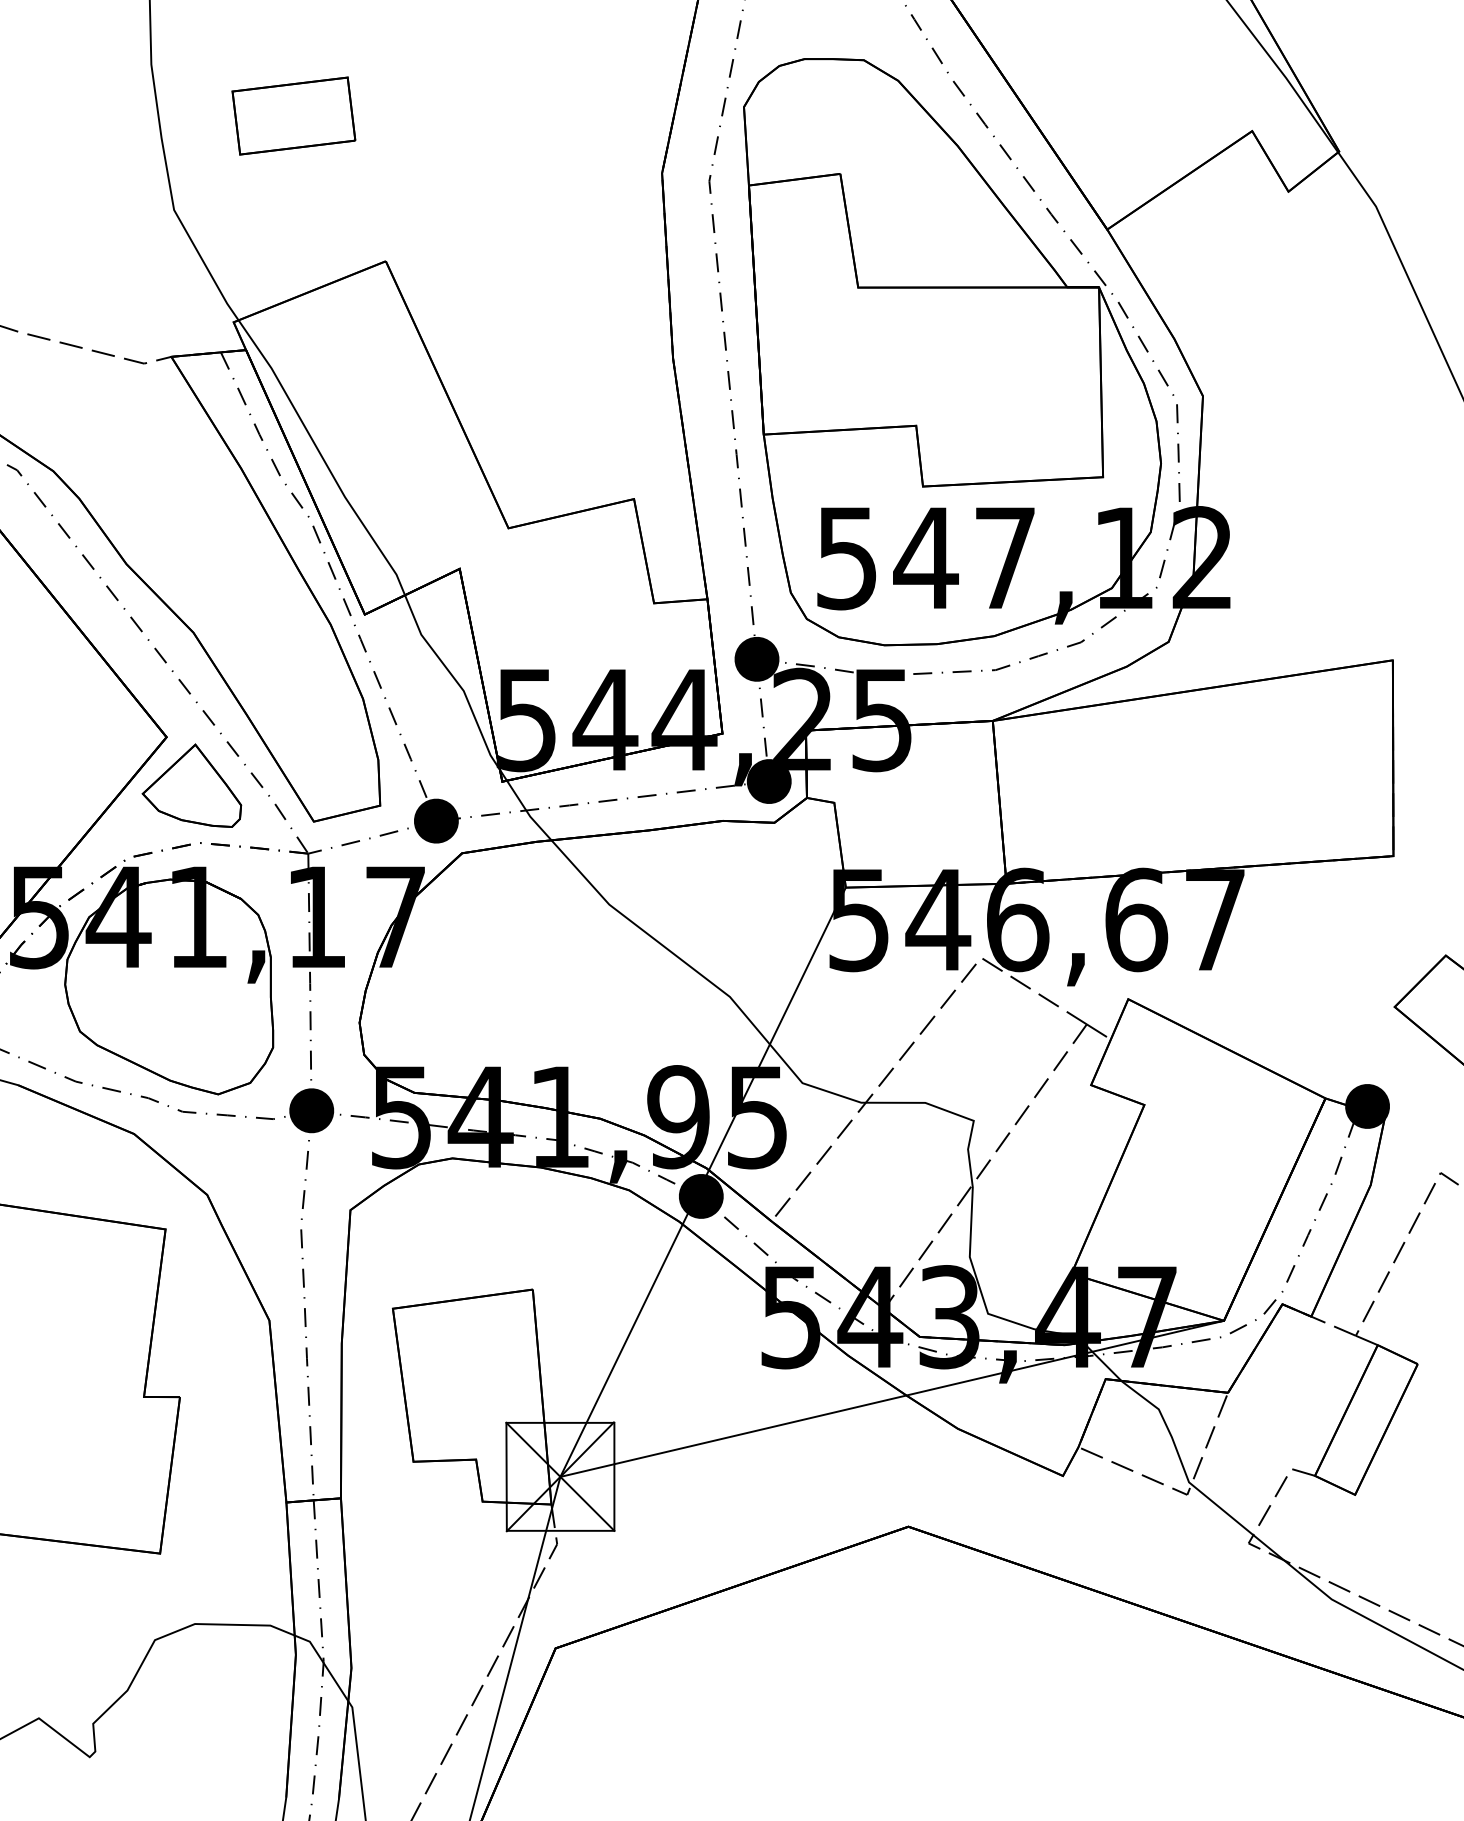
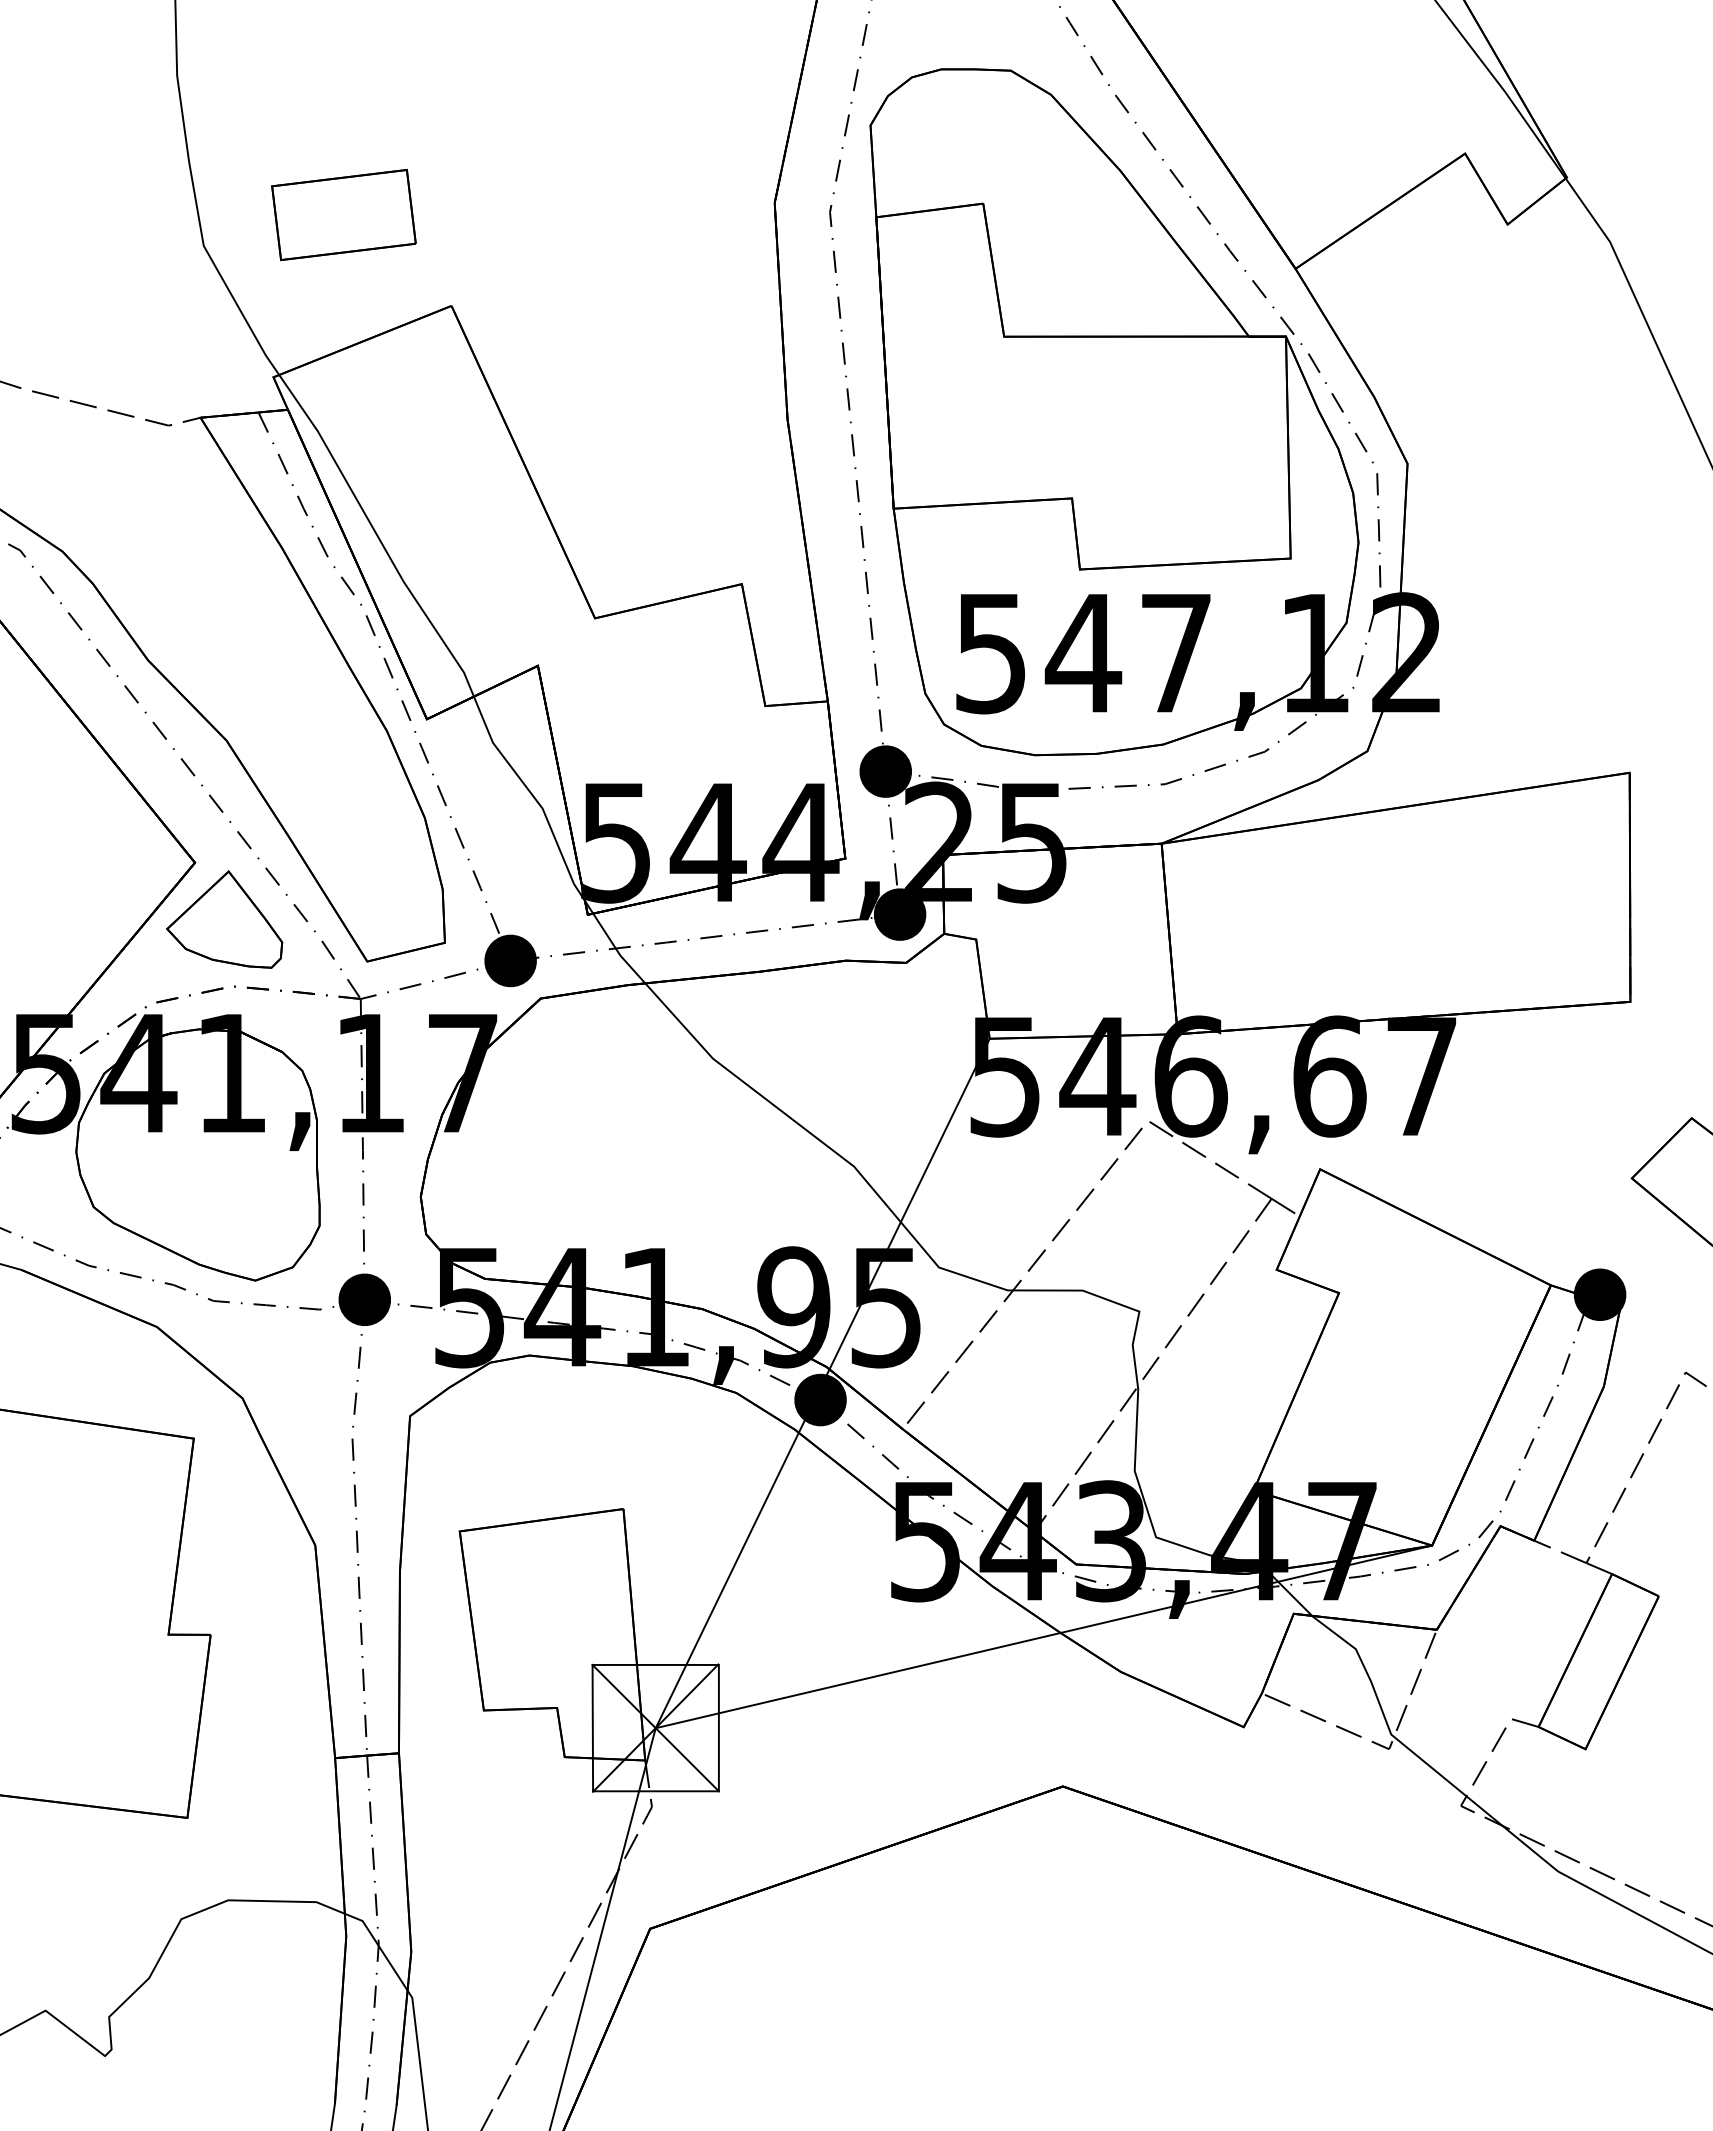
part: (293, 116) -> (343, 215), moved

